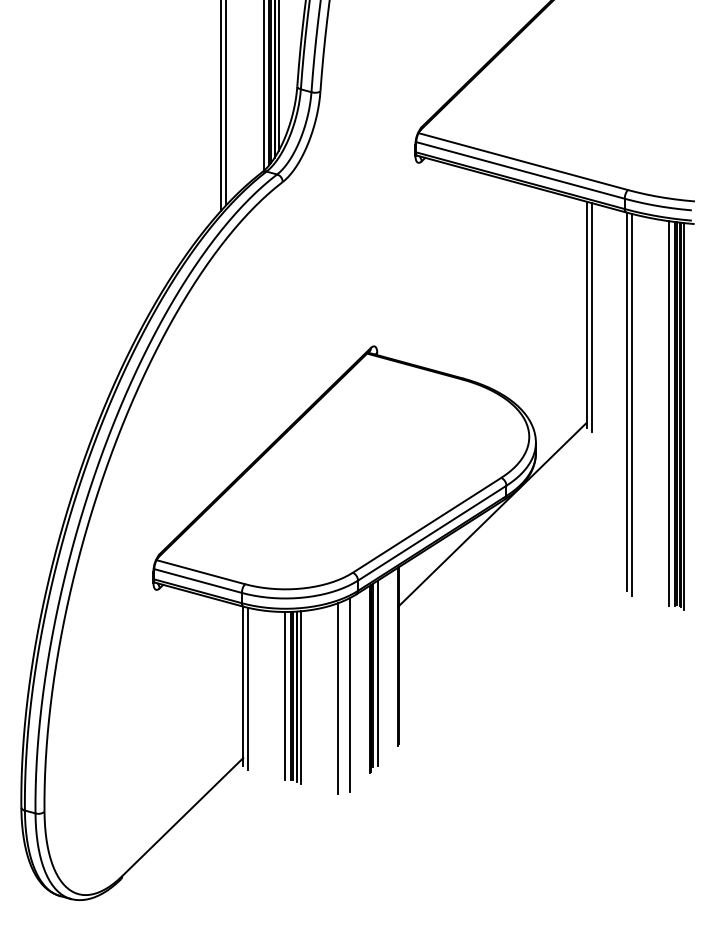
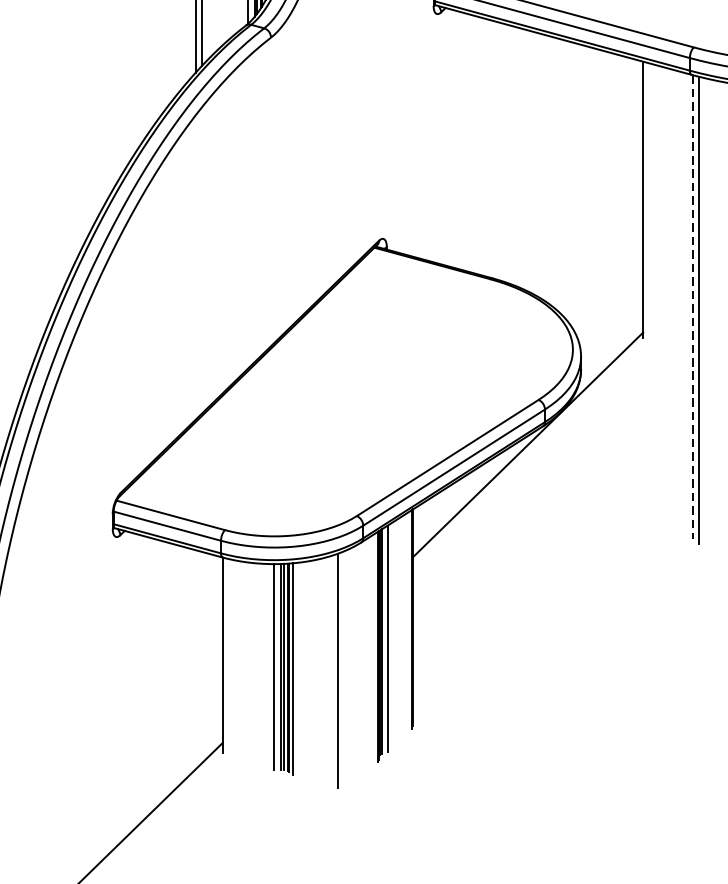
line: (591, 317) -> (649, 203), removed
line: (627, 402) -> (693, 307), solid -> dashed
line: (248, 688) -> (229, 657), removed
line: (350, 694) -> (354, 665), removed

